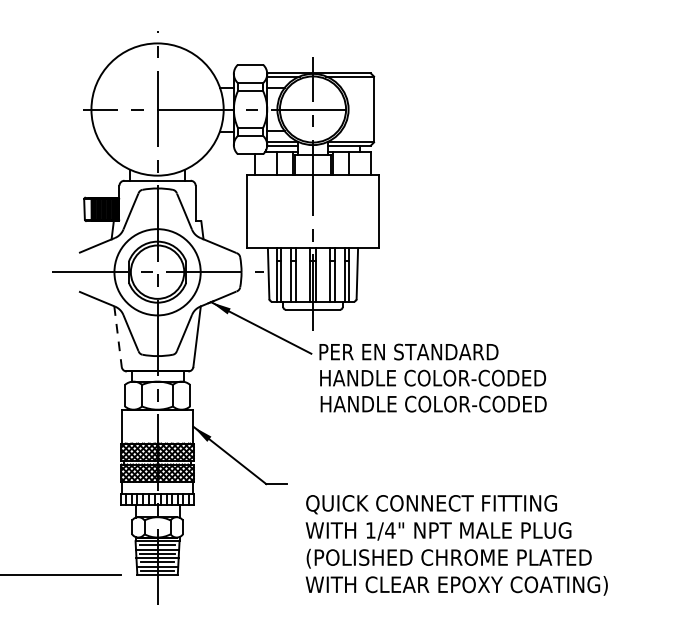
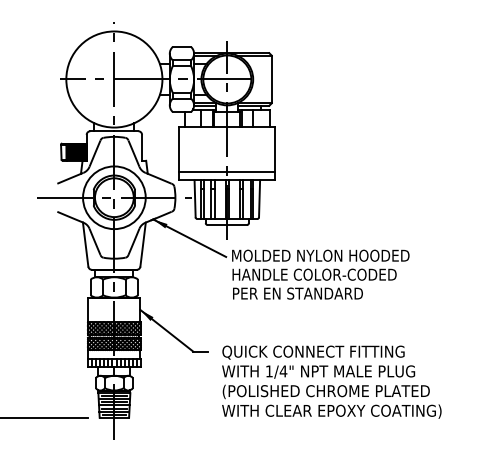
line: (313, 236) -> (227, 171), added
line: (117, 337) -> (85, 245), dashed -> solid
text: (442, 351) -> (321, 255), PER EN STANDARD -> MOLDED NYLON HOODED
text: (434, 404) -> (315, 293), HANDLE COLOR-CODED -> PER EN STANDARD
text: (456, 544) -> (331, 381), moved

